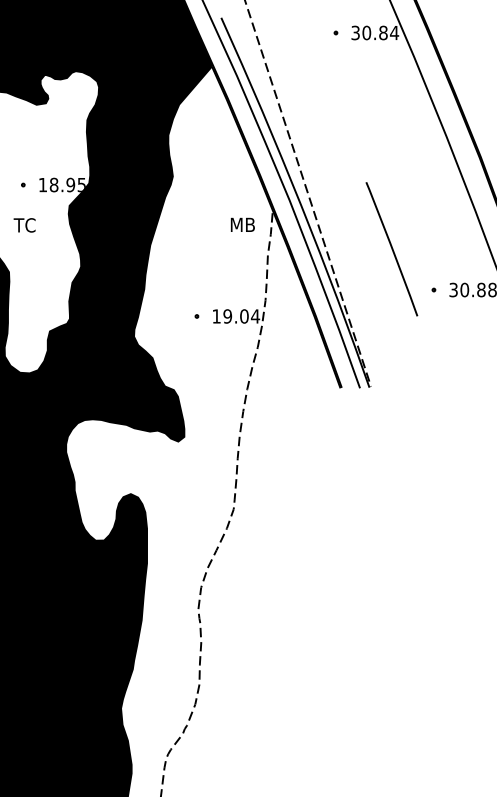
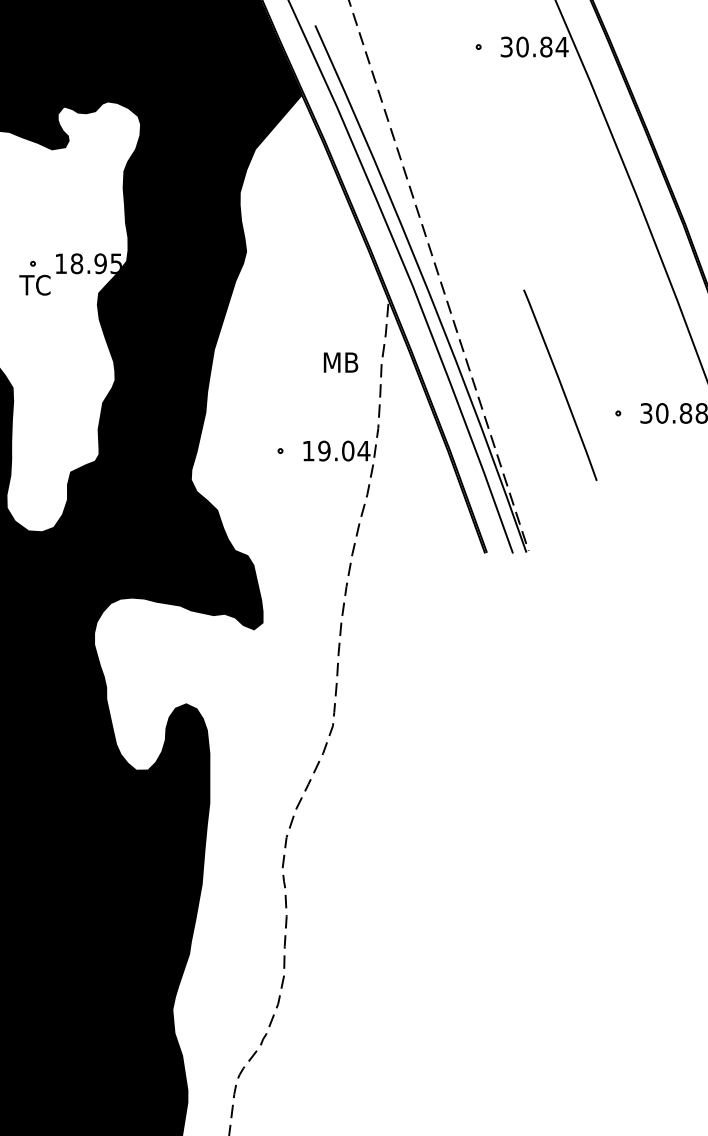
text: (24, 224) -> (34, 284), moved
text: (243, 224) -> (341, 362), moved
line: (391, 248) -> (560, 384), moved

